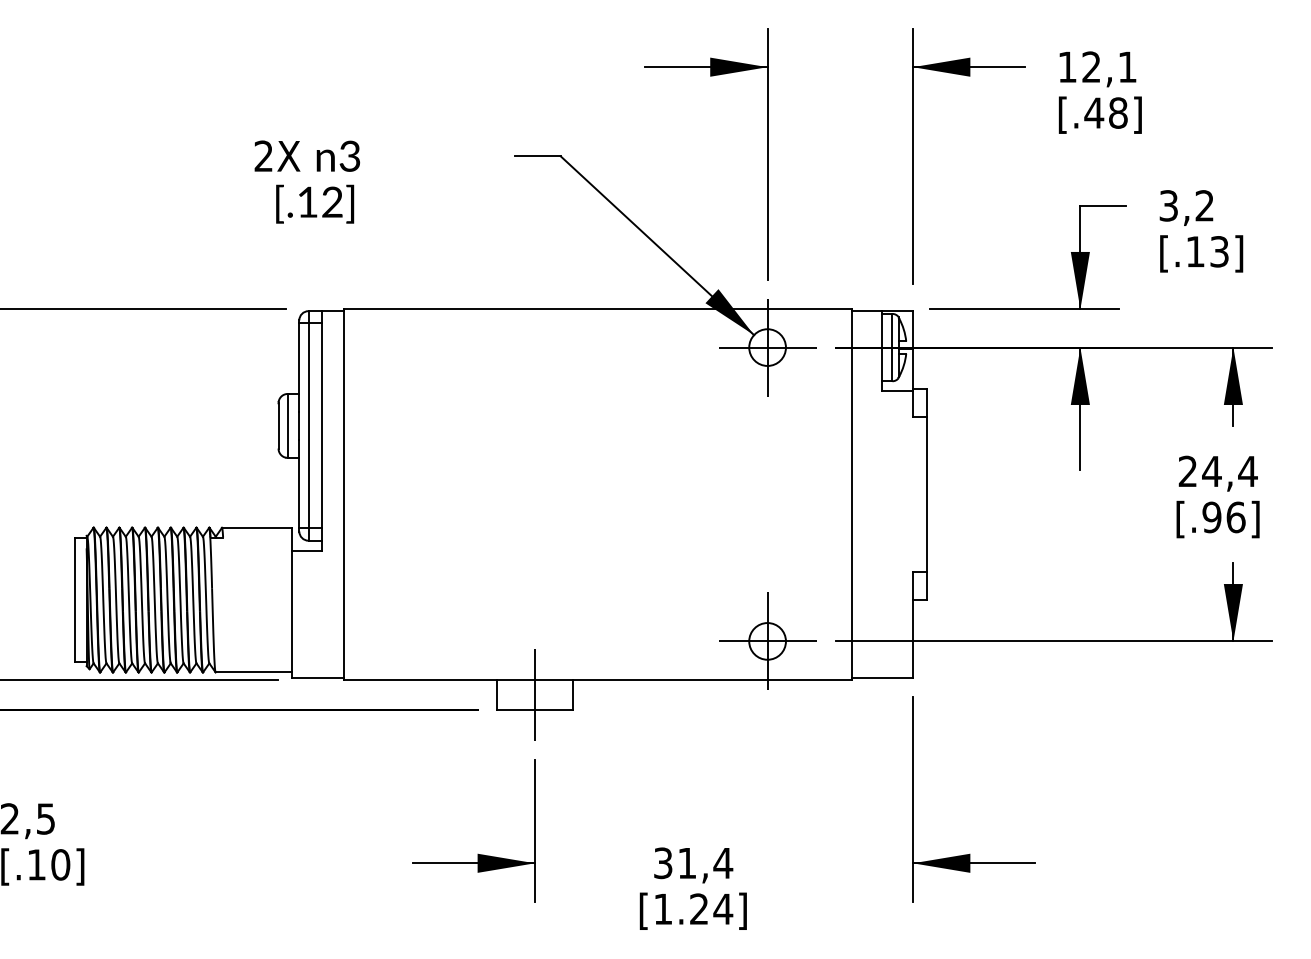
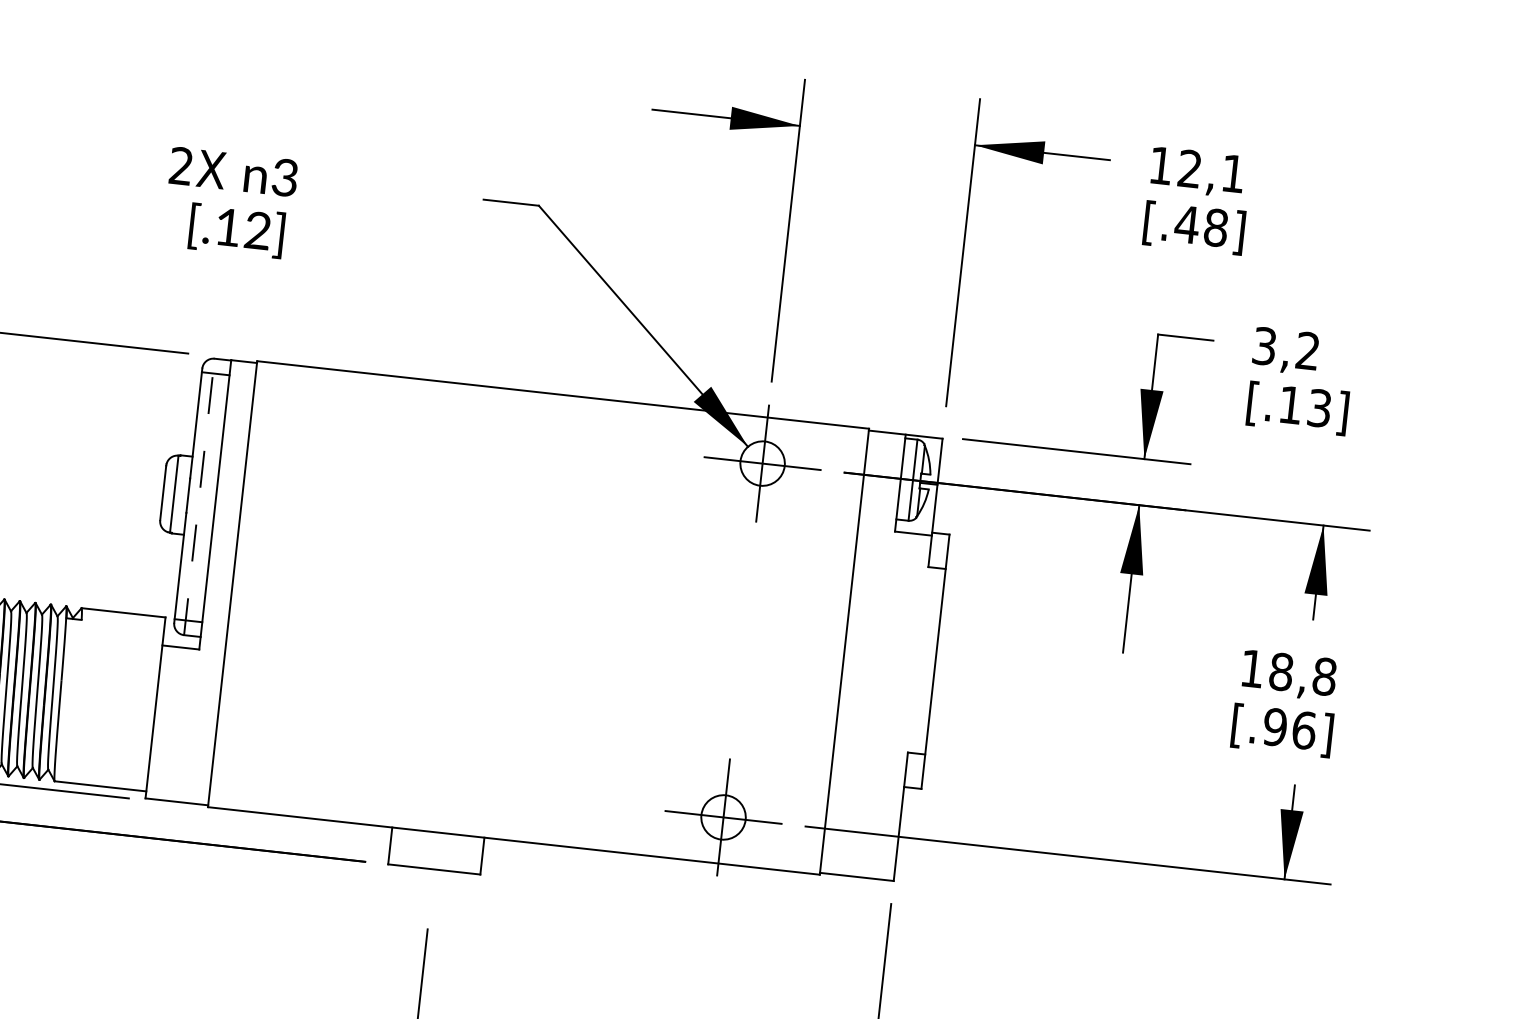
line: (308, 425) -> (199, 496), solid -> dashed
text: (1217, 471) -> (1287, 672), 24,4 -> 18,8
line: (535, 694) -> (436, 850), removed

